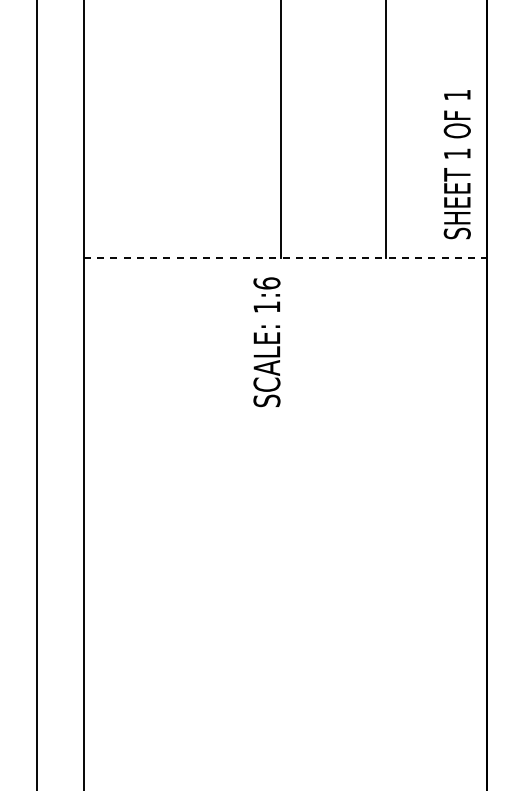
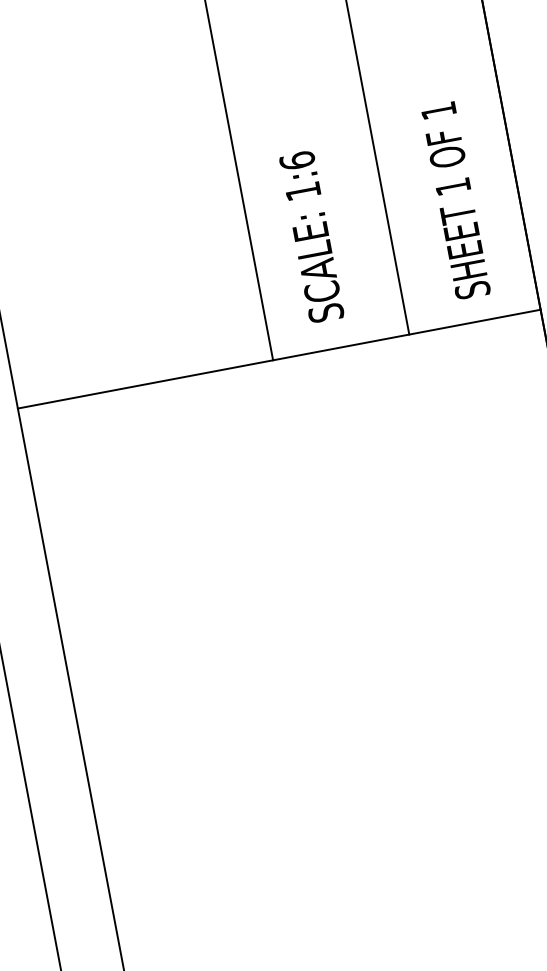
text: (456, 164) -> (454, 200), moved
line: (285, 257) -> (279, 358), dashed -> solid
text: (266, 342) -> (311, 237), moved

